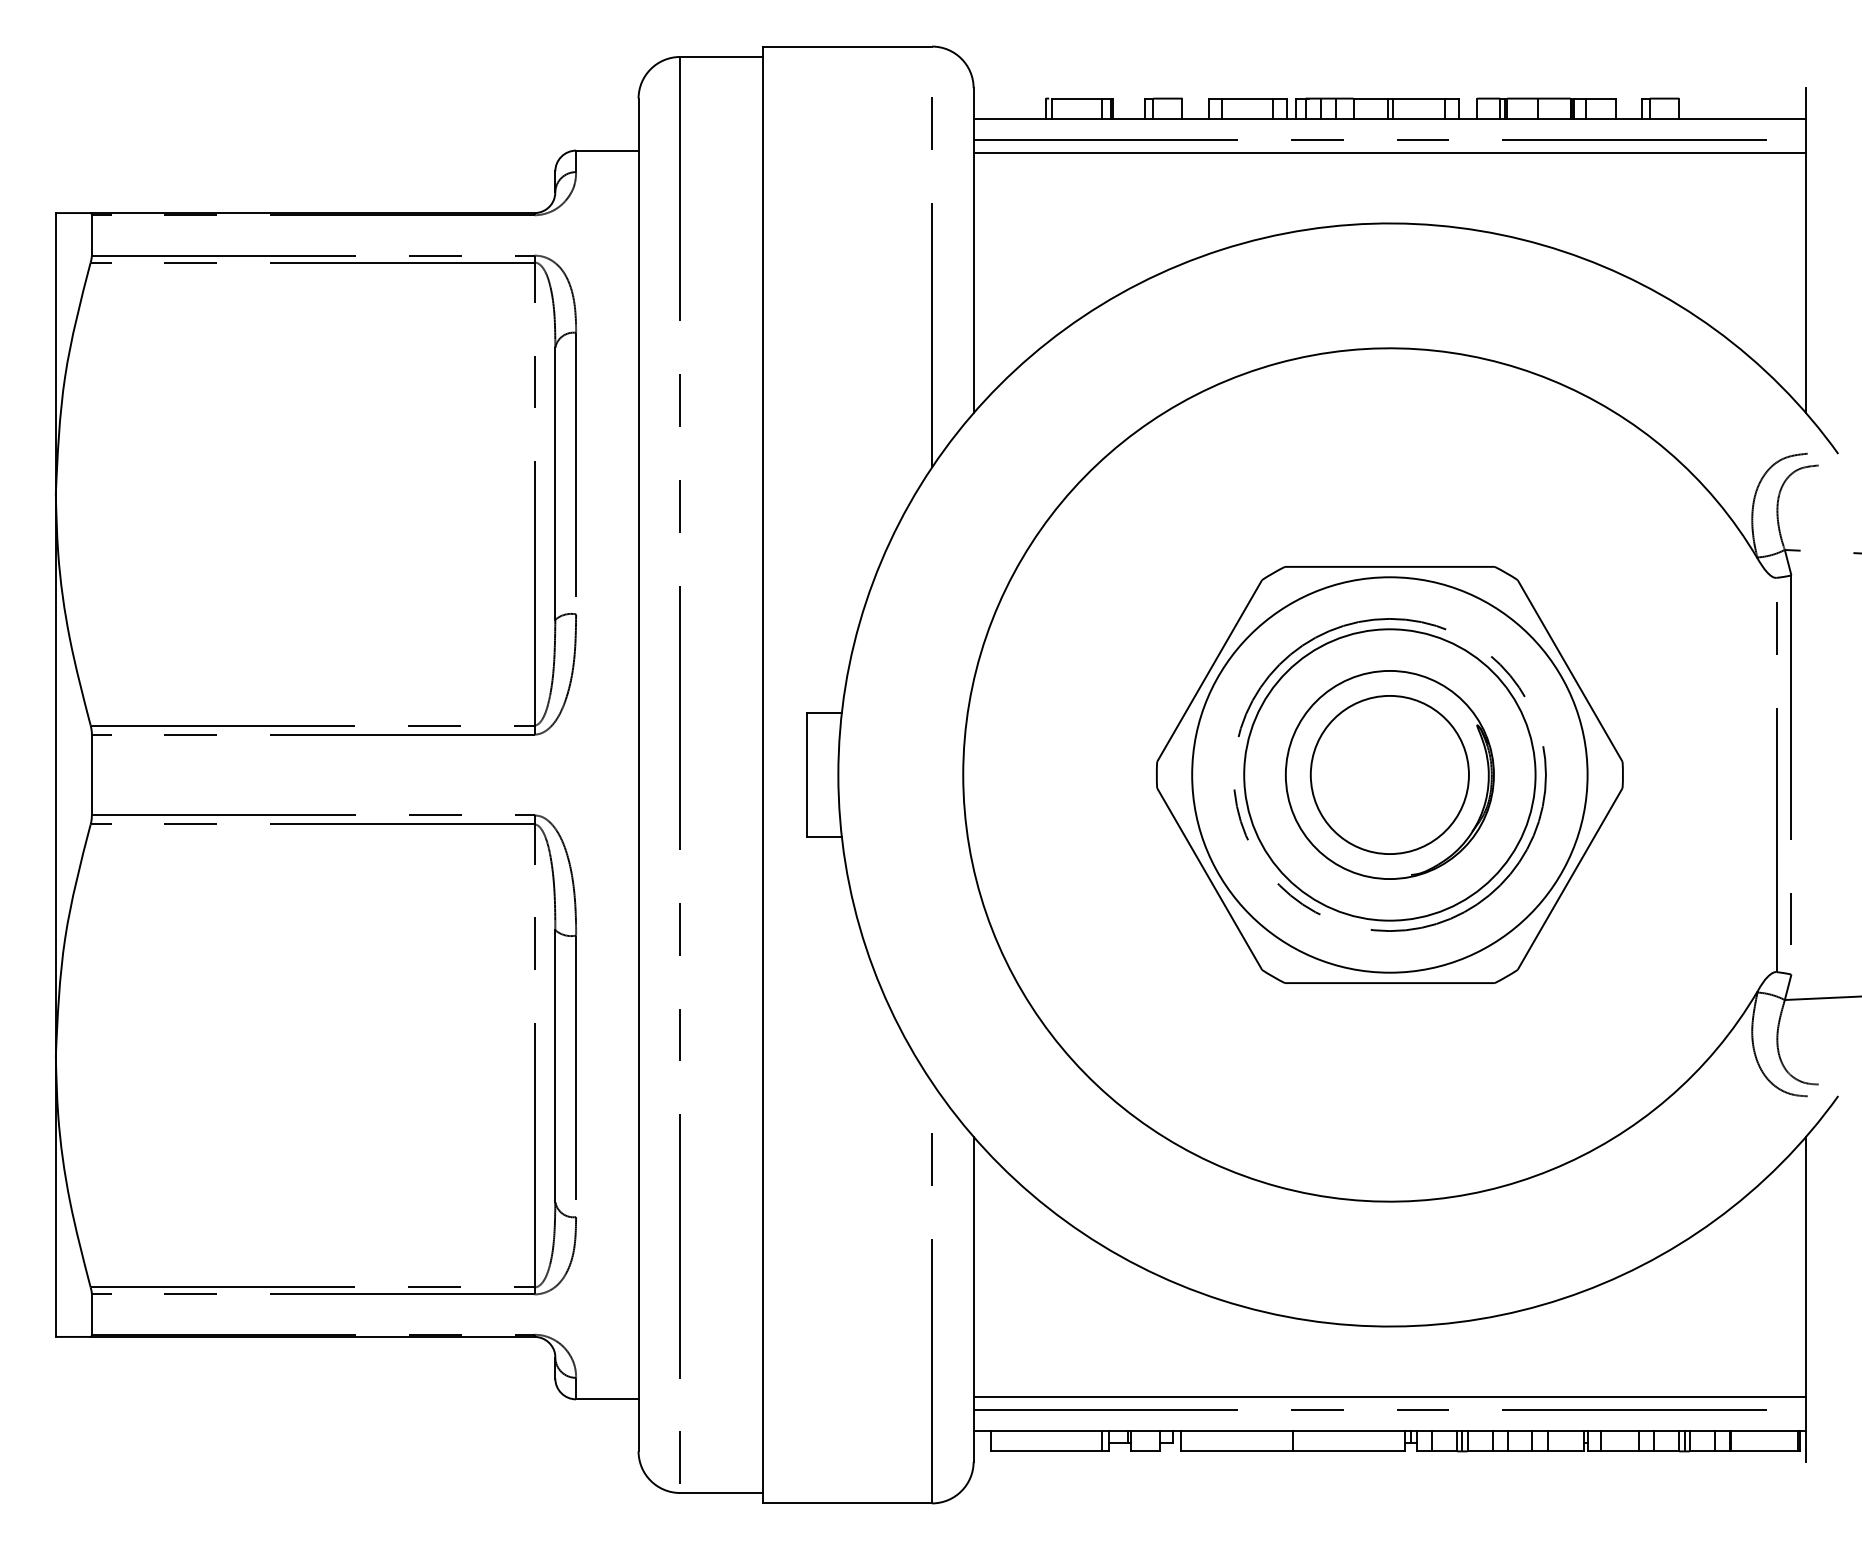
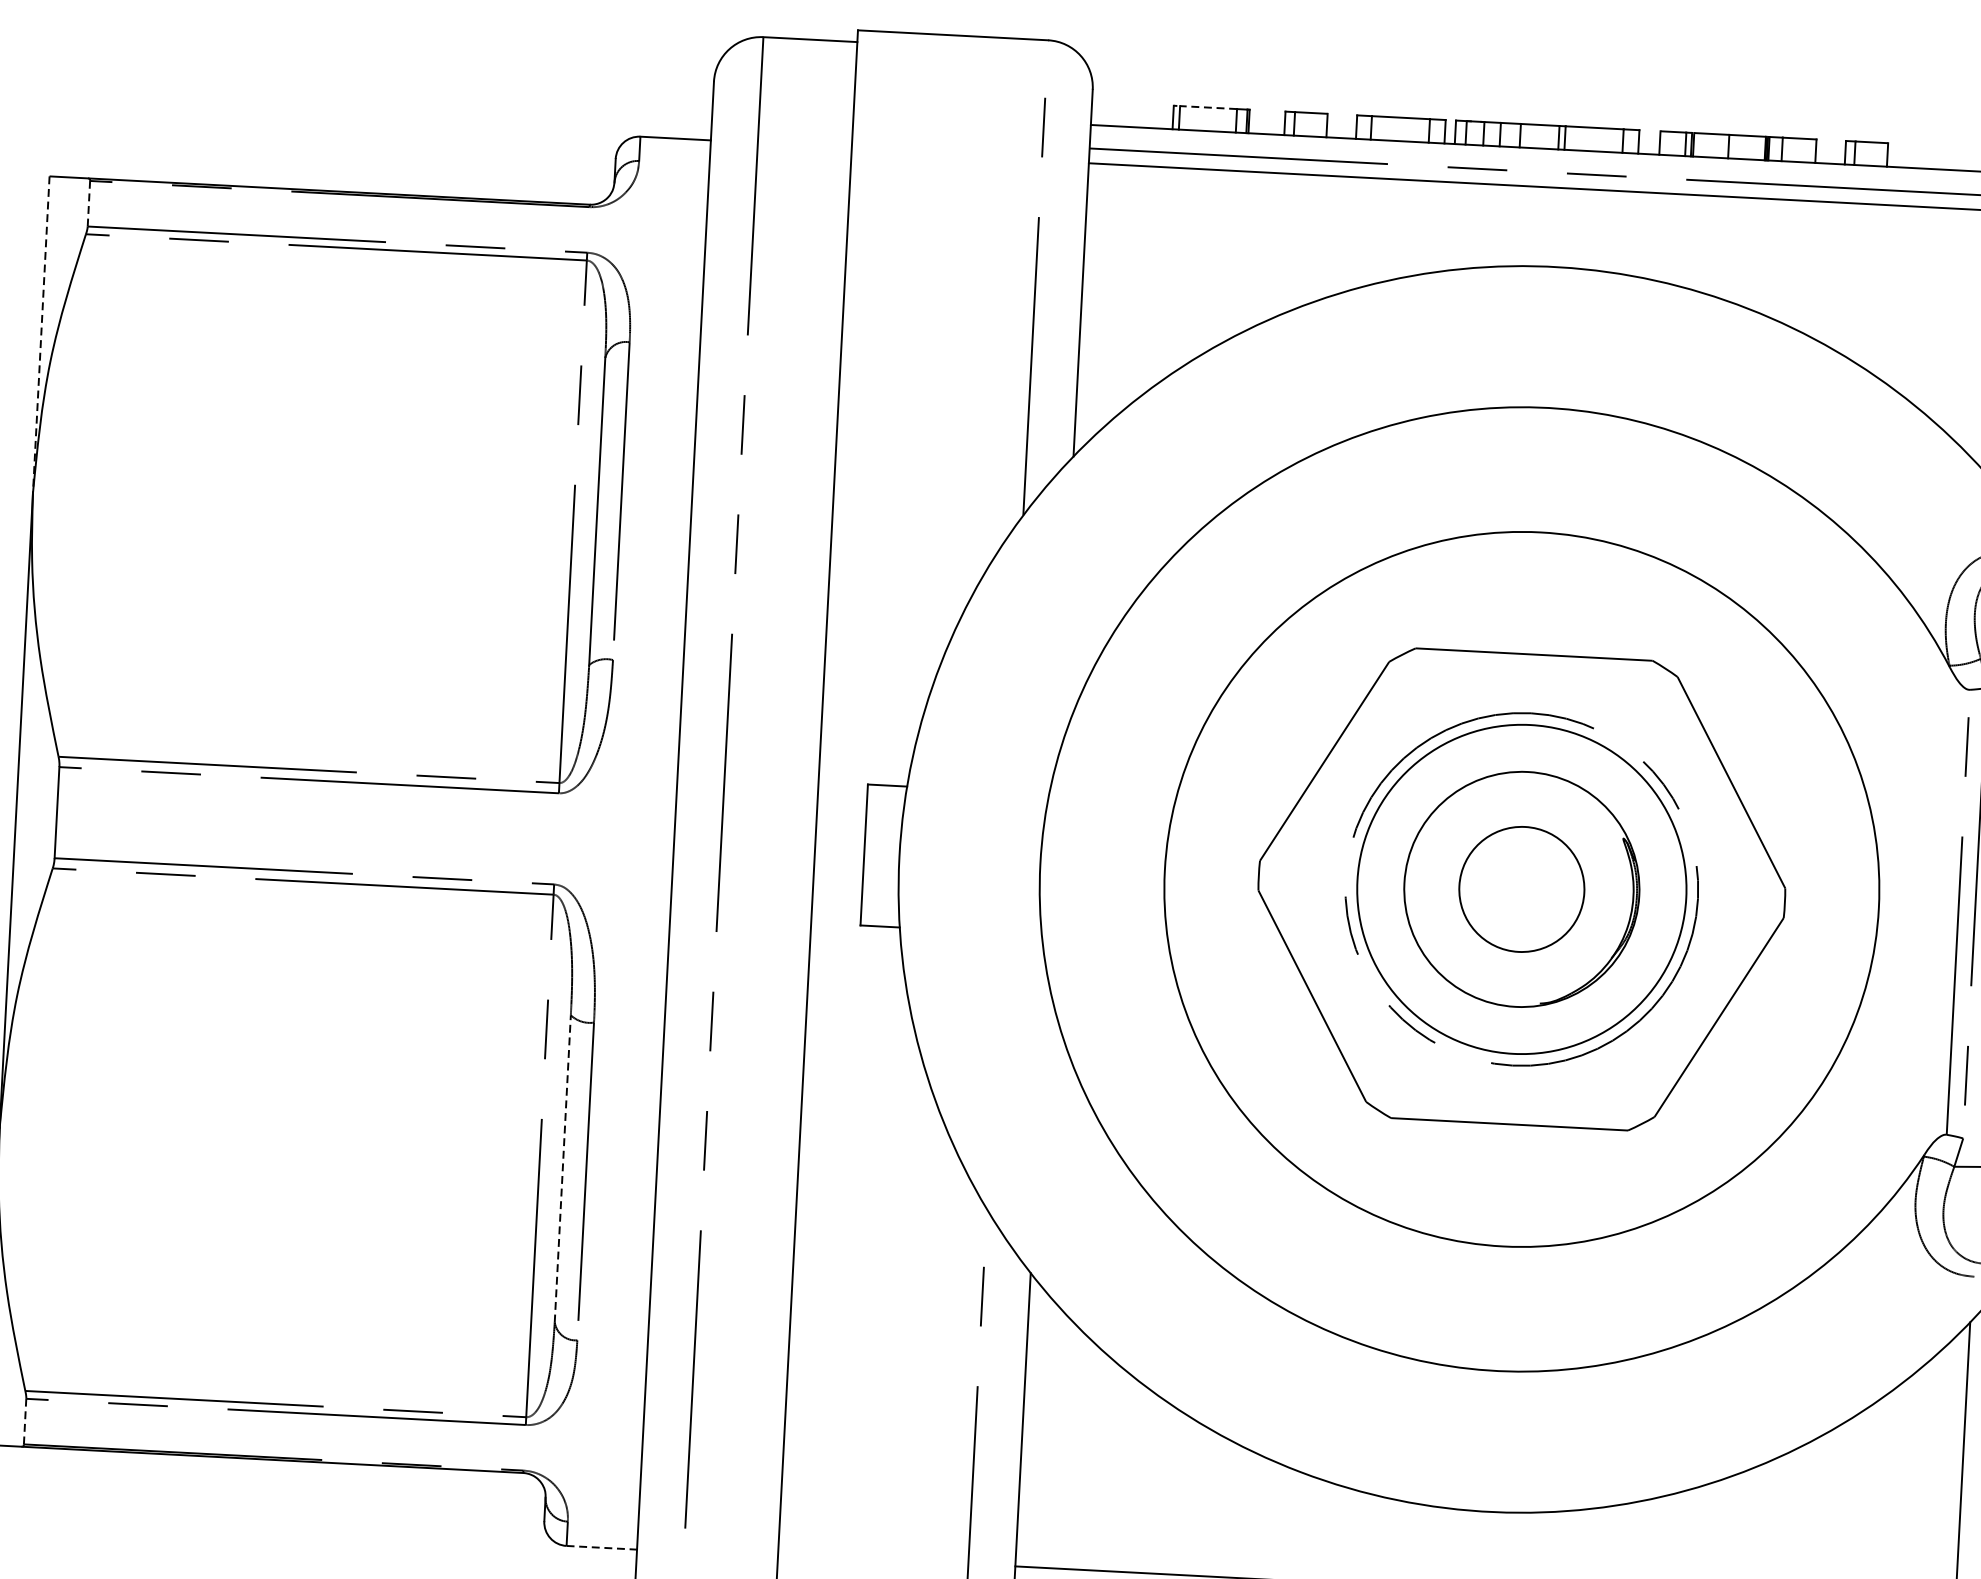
line: (1076, 98) -> (1208, 107), solid -> dashed
line: (91, 234) -> (88, 202), solid -> dashed
line: (55, 354) -> (40, 335), solid -> dashed
circle: (1389, 774) -> (1521, 888), size x0.7
circle: (1389, 774) -> (1521, 888), size x1.6
line: (555, 1065) -> (563, 1167), solid -> dashed
line: (91, 1314) -> (24, 1421), solid -> dashed
line: (607, 1399) -> (601, 1547), solid -> dashed

